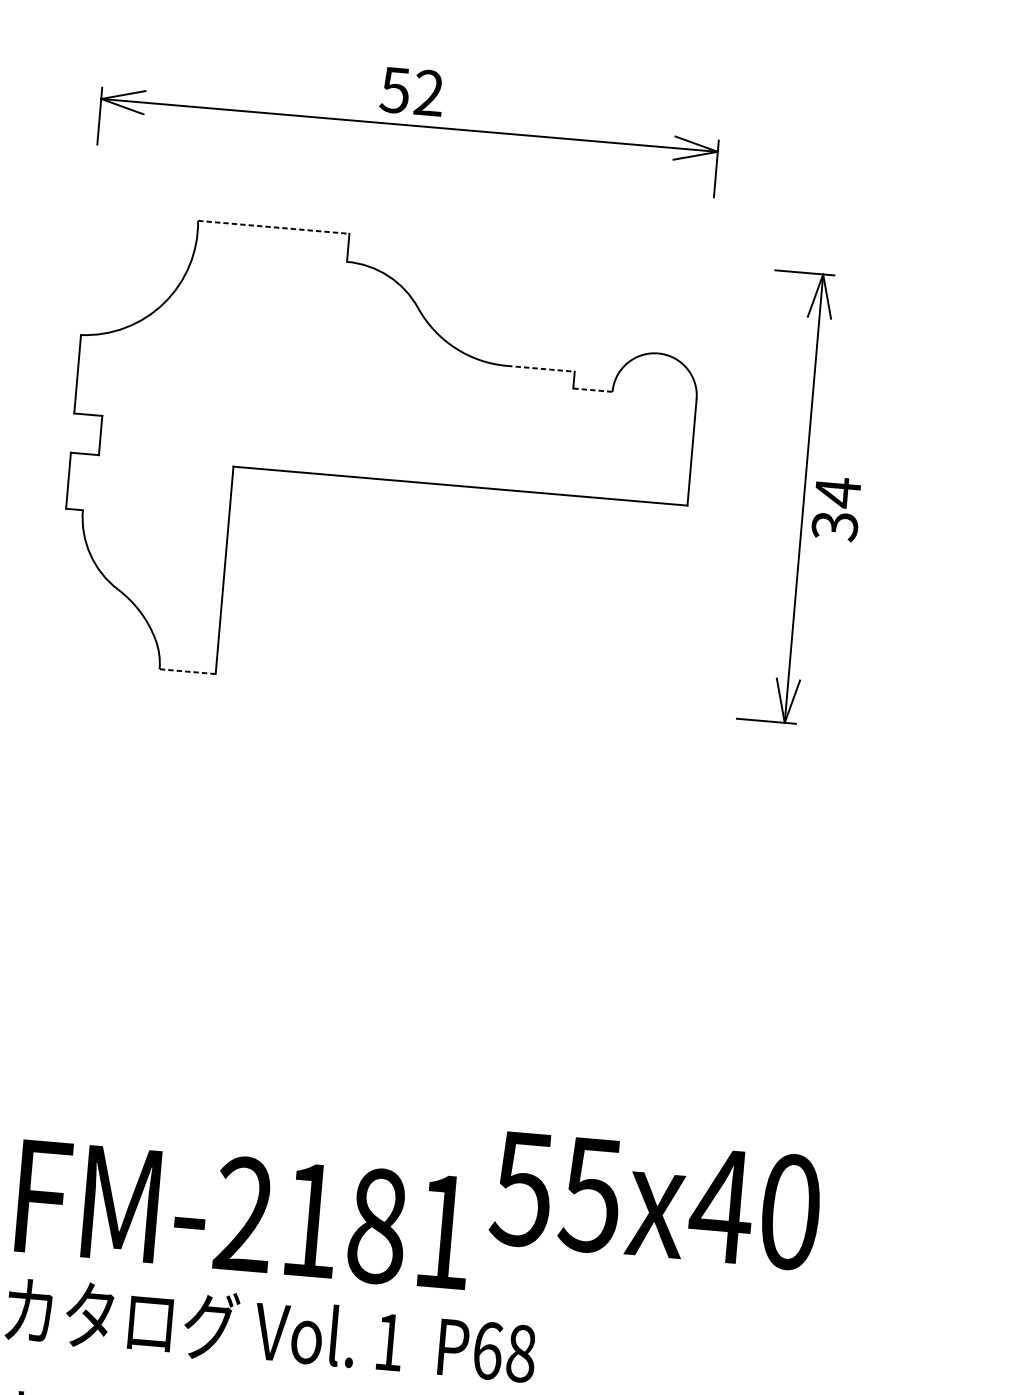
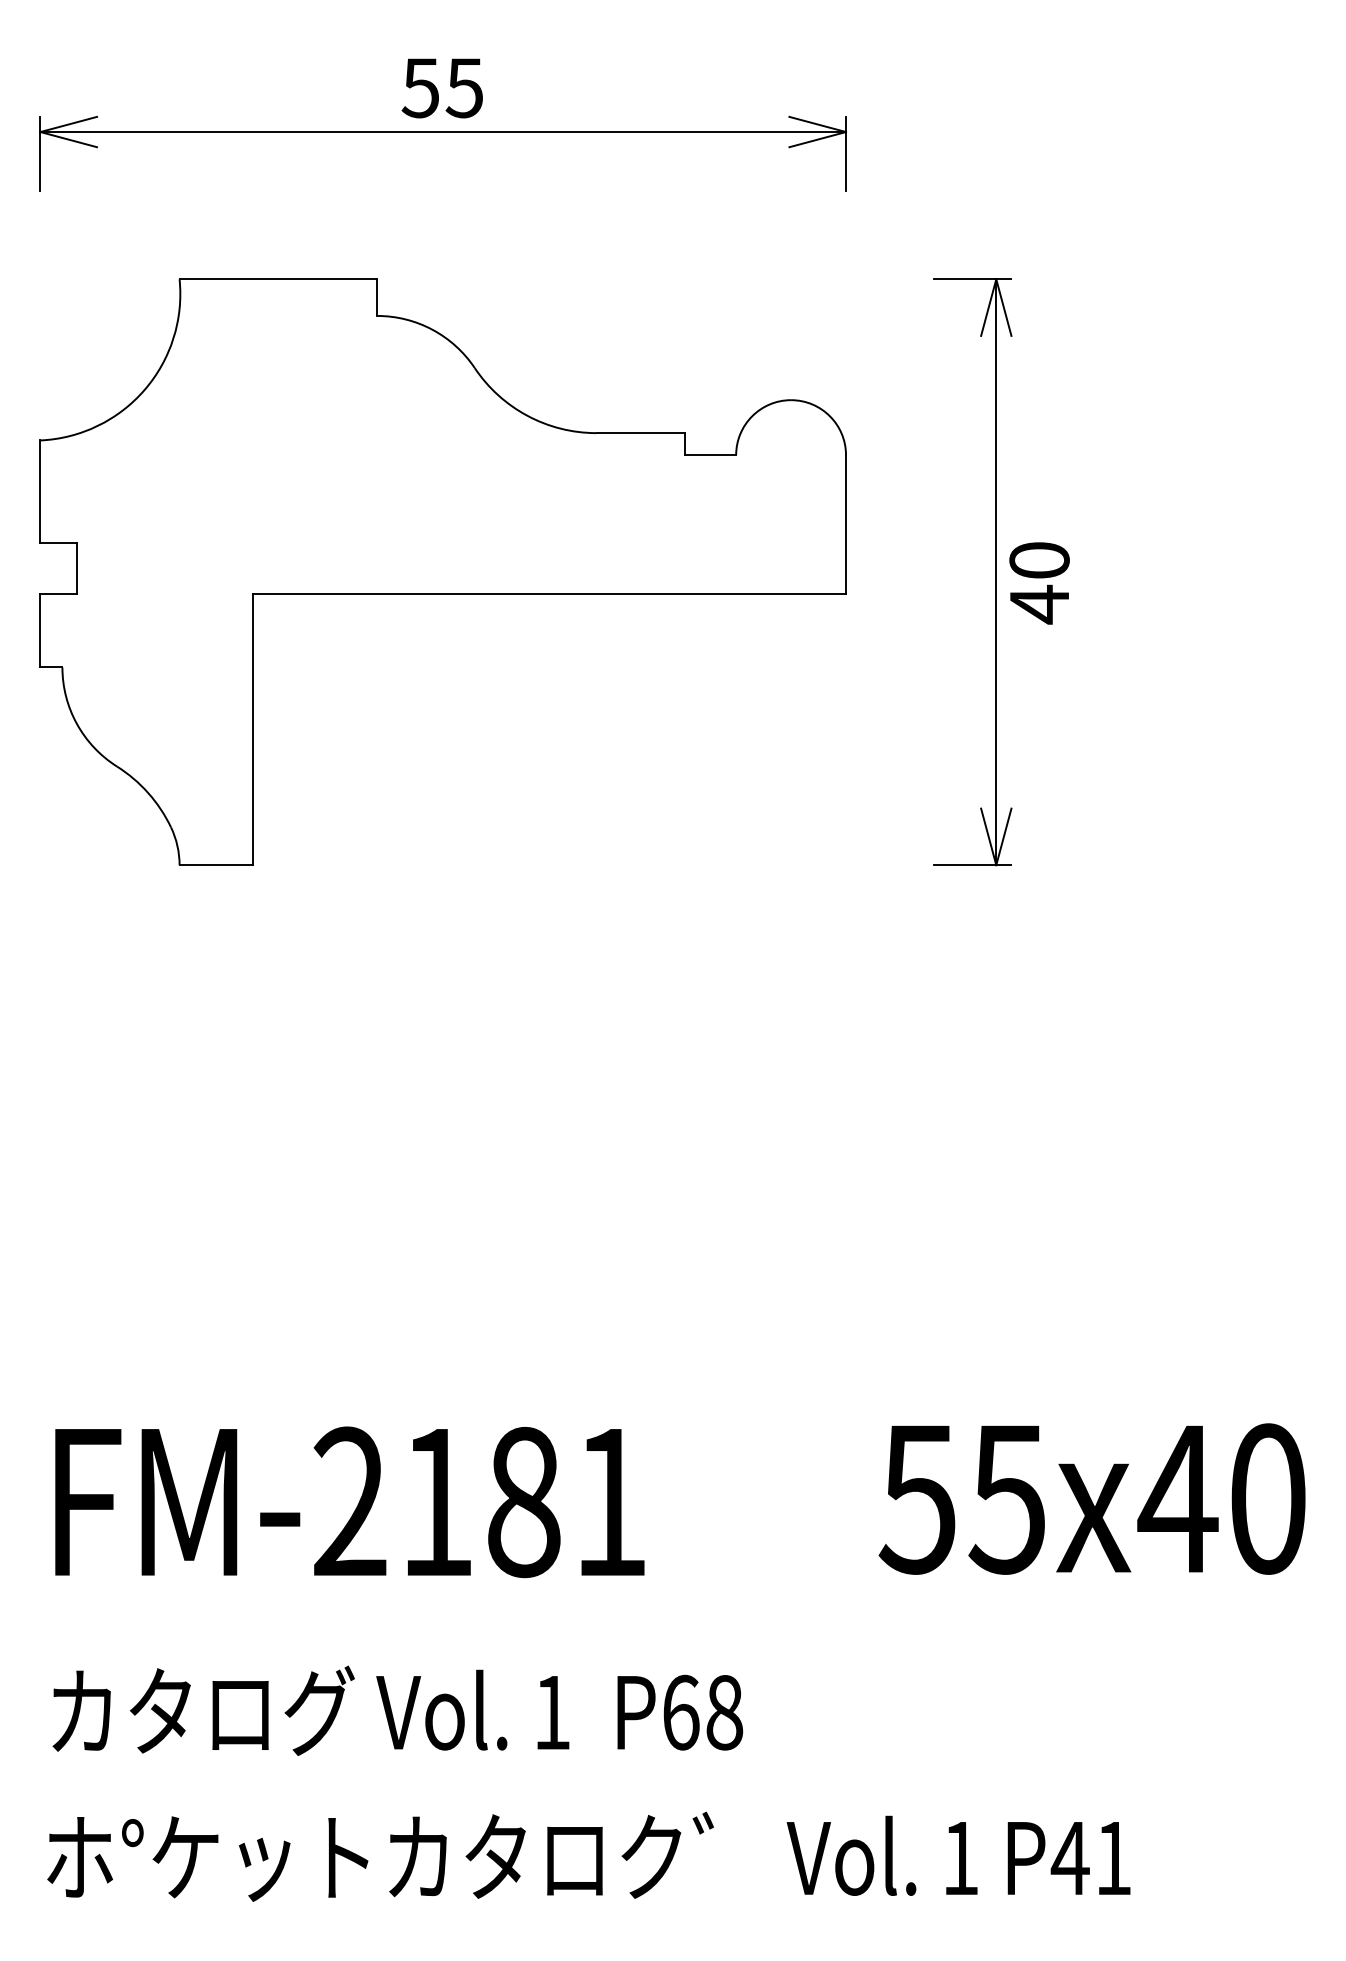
text: (428, 92) -> (464, 87), 52 -> 55
line: (273, 227) -> (278, 279), dashed -> solid
line: (541, 369) -> (641, 433), dashed -> solid
line: (592, 390) -> (710, 455), dashed -> solid
text: (836, 509) -> (1039, 582), 34 -> 40
line: (187, 671) -> (216, 865), dashed -> solid
text: (655, 1200) -> (1091, 1498), moved
text: (243, 1214) -> (349, 1502), moved

